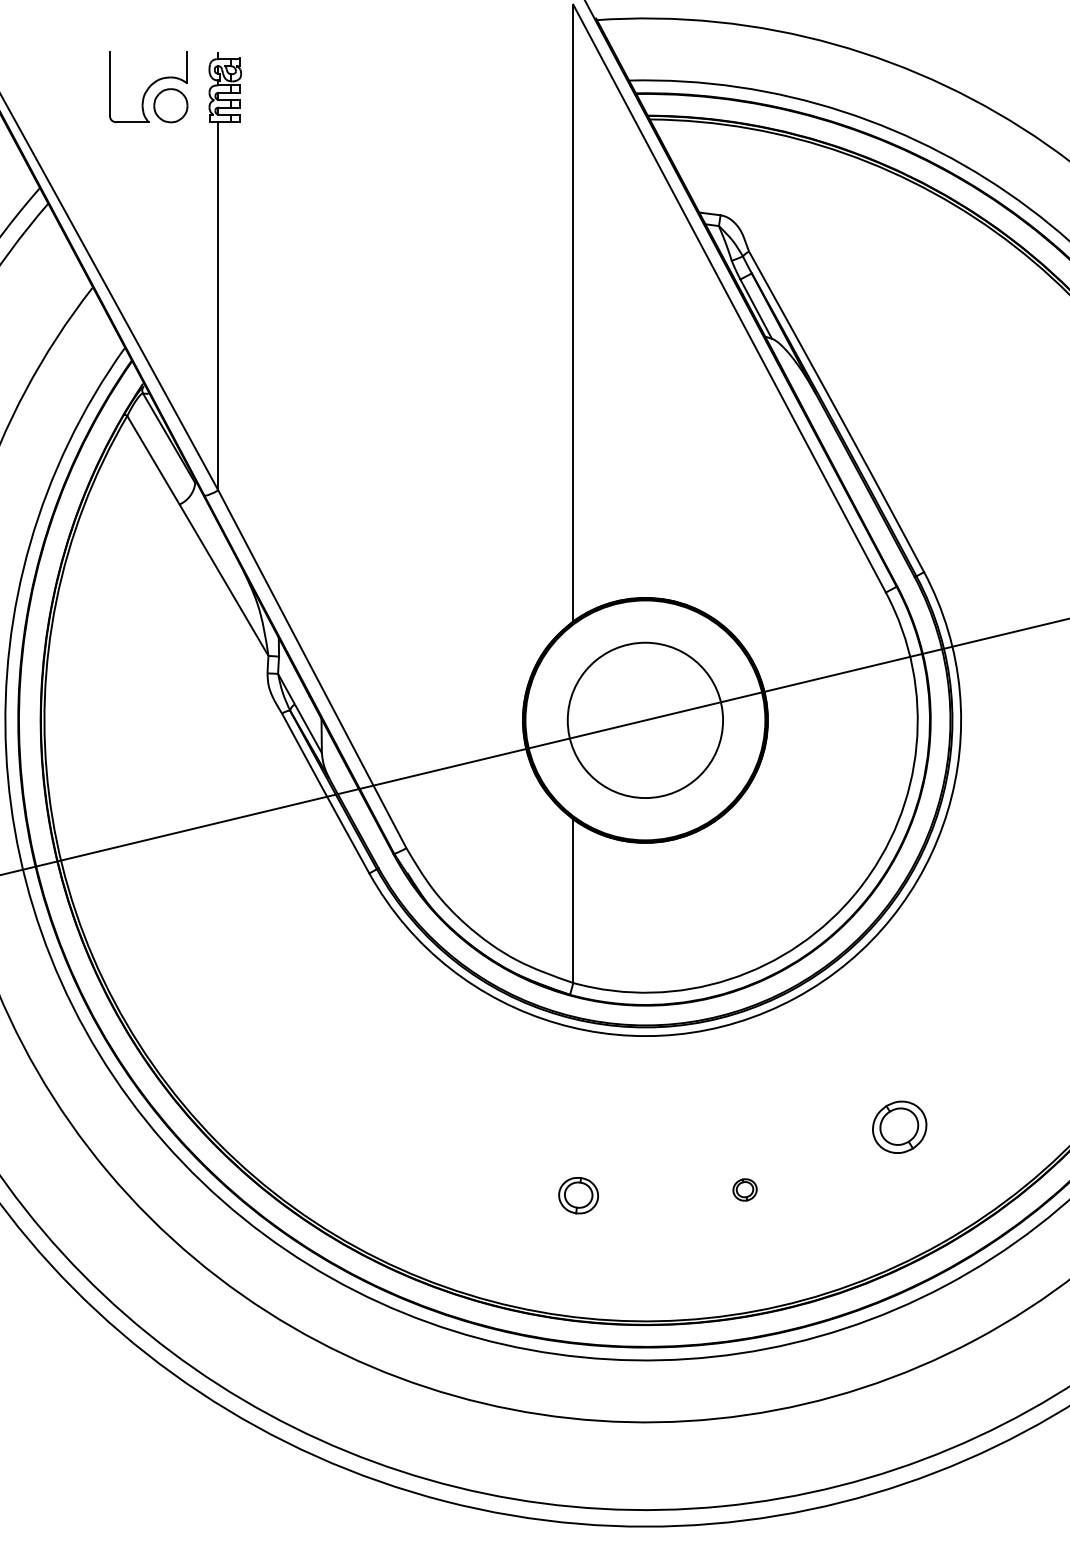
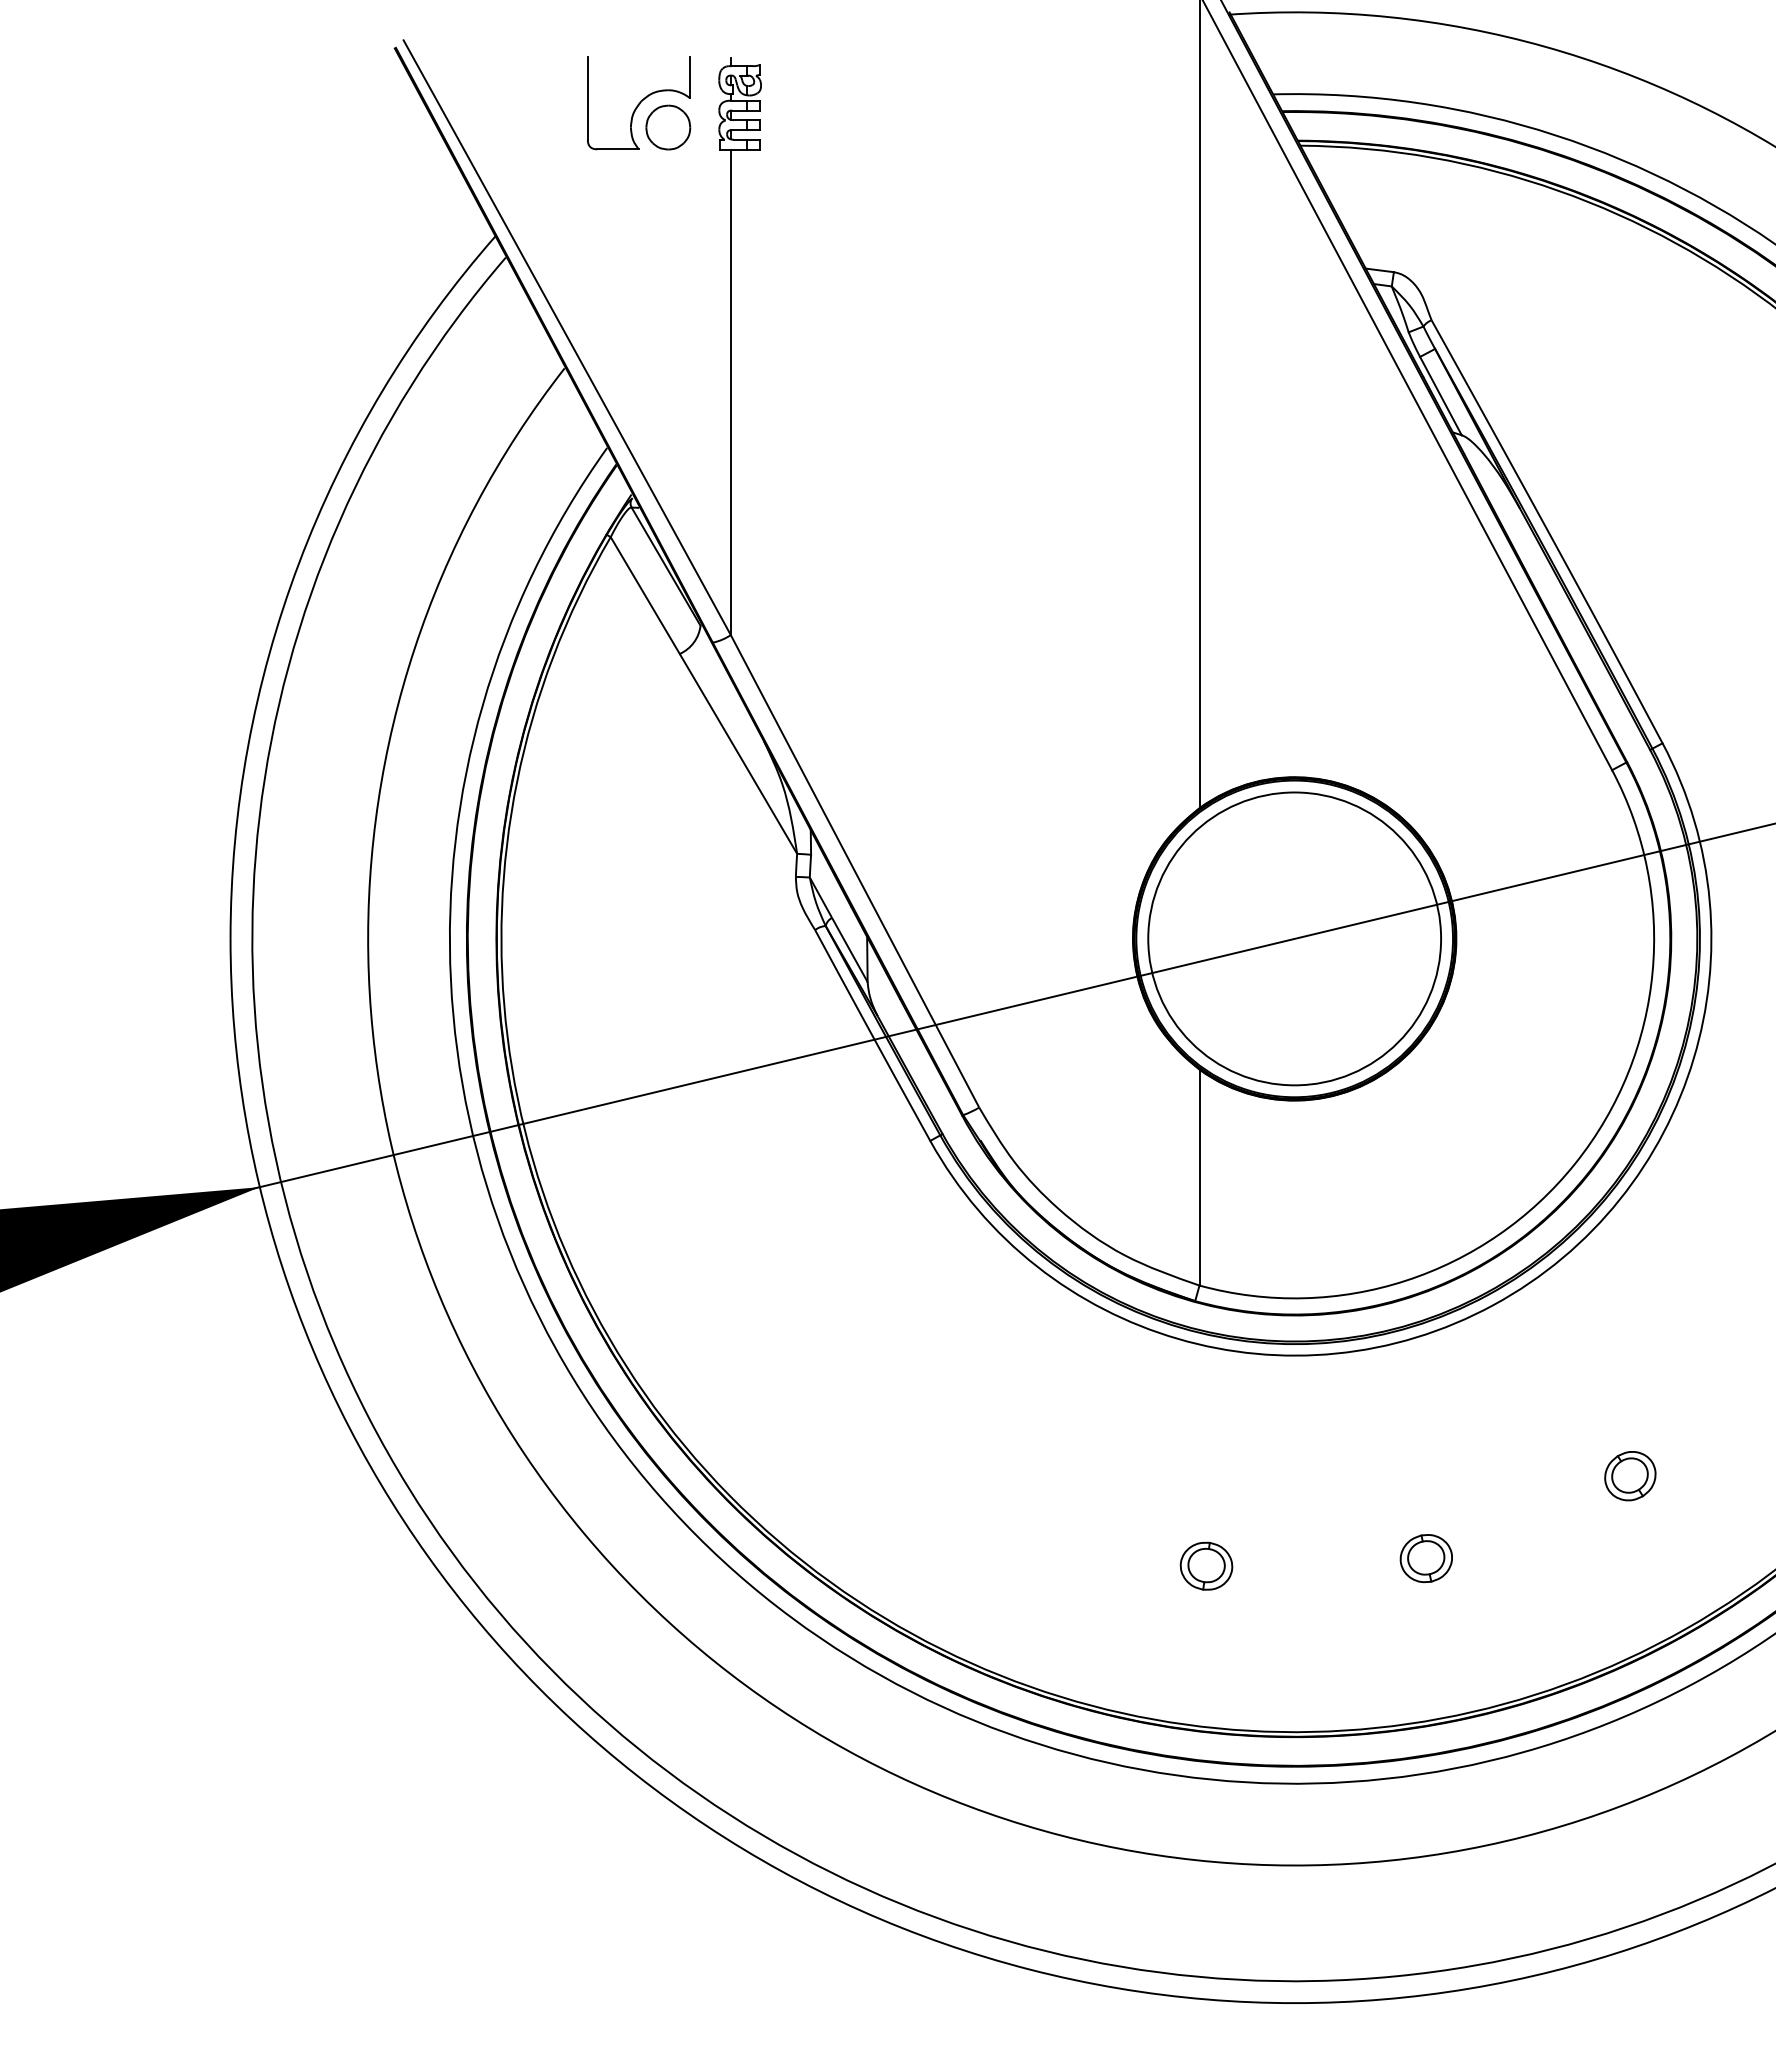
circle: (645, 720) -> (1294, 938), size x1.43
part: (899, 1127) -> (1630, 1476), size x0.71
part: (744, 1189) -> (1425, 1558), size x1.67

